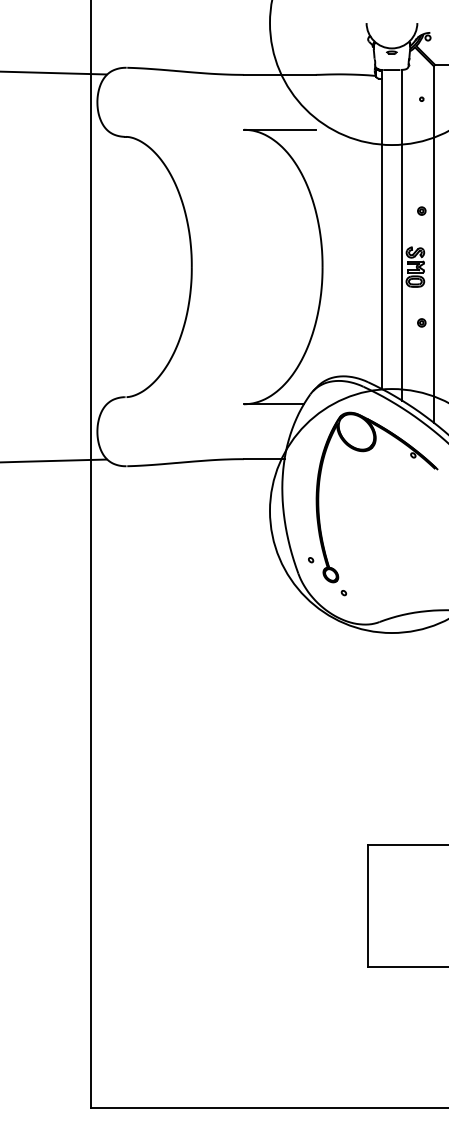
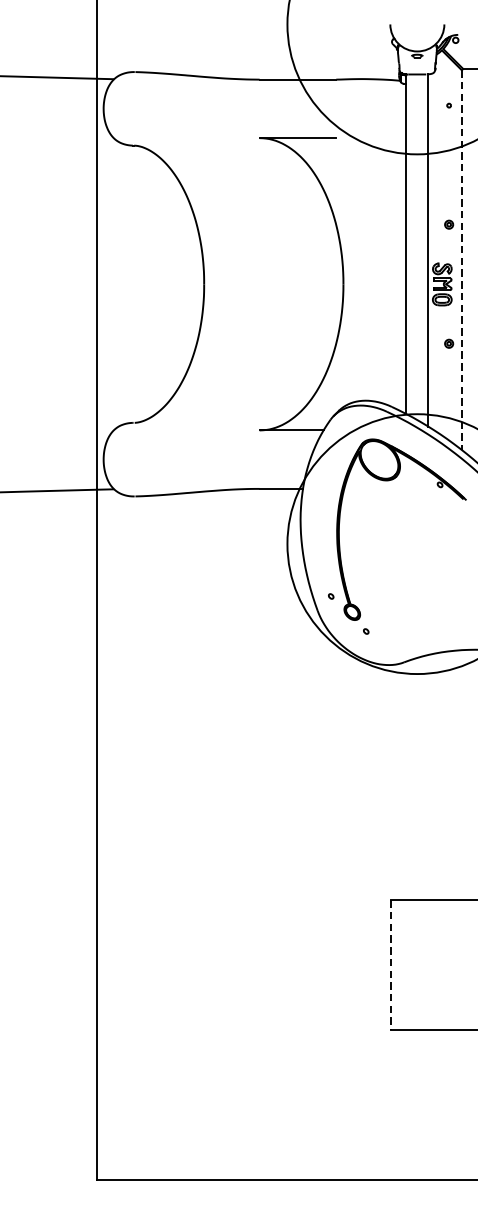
line: (433, 244) -> (461, 260), solid -> dashed
line: (367, 906) -> (391, 965), solid -> dashed

